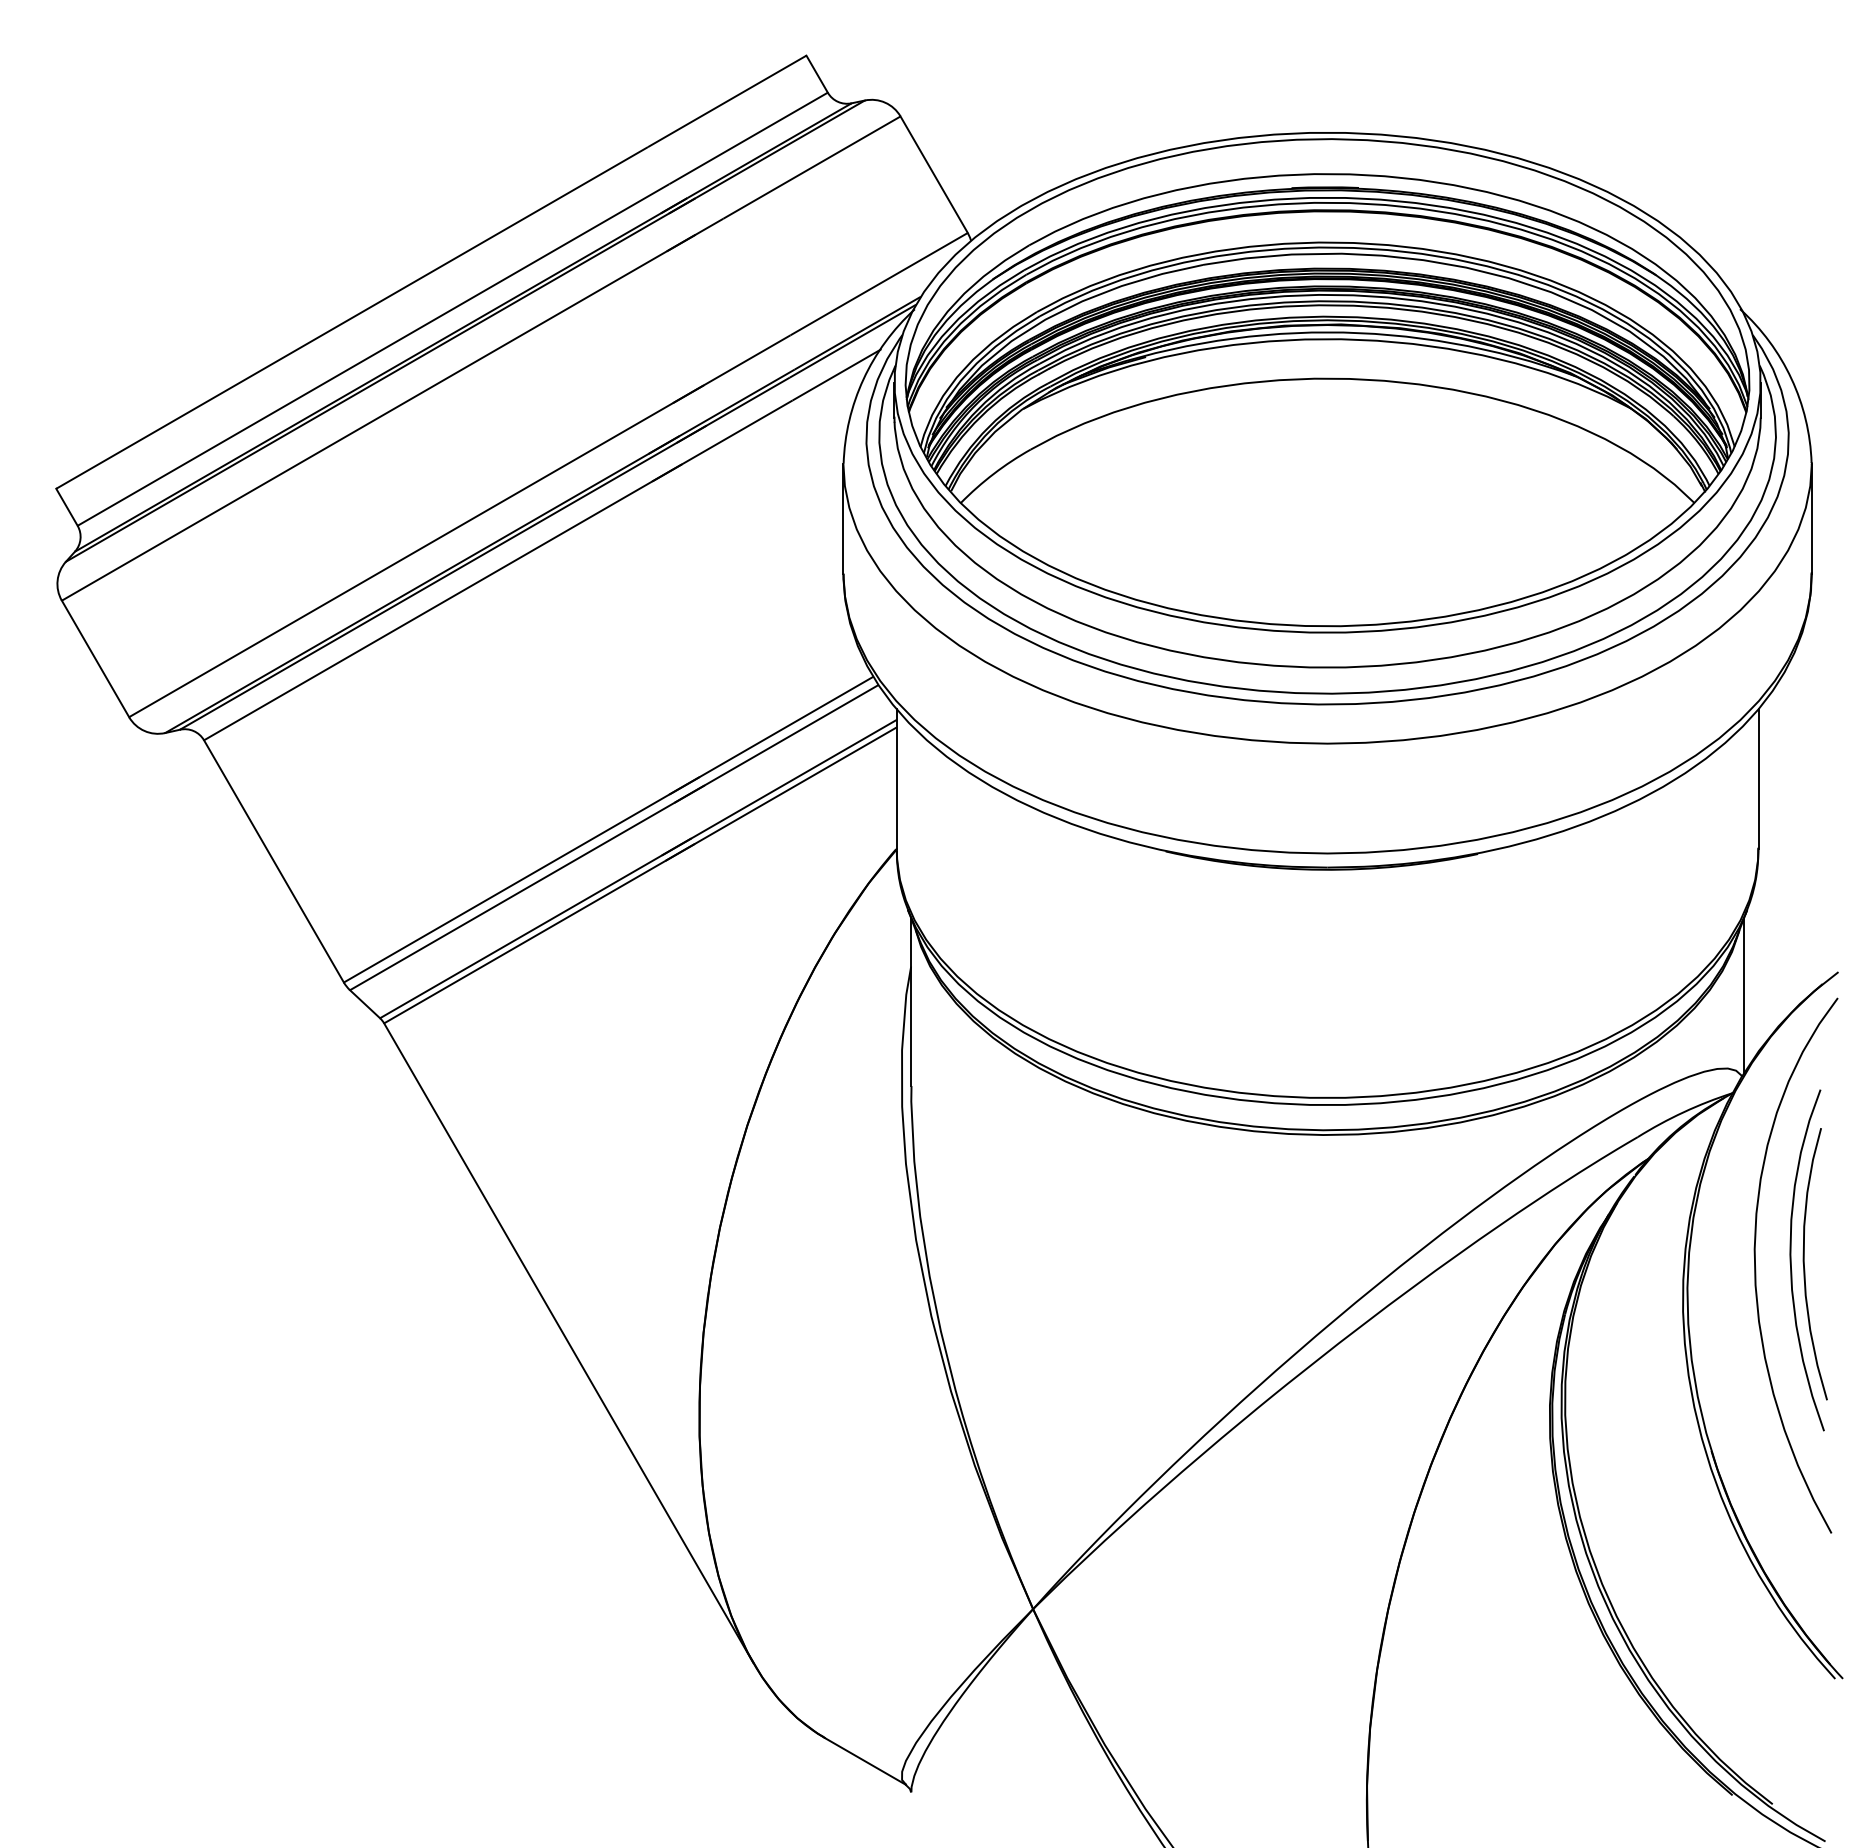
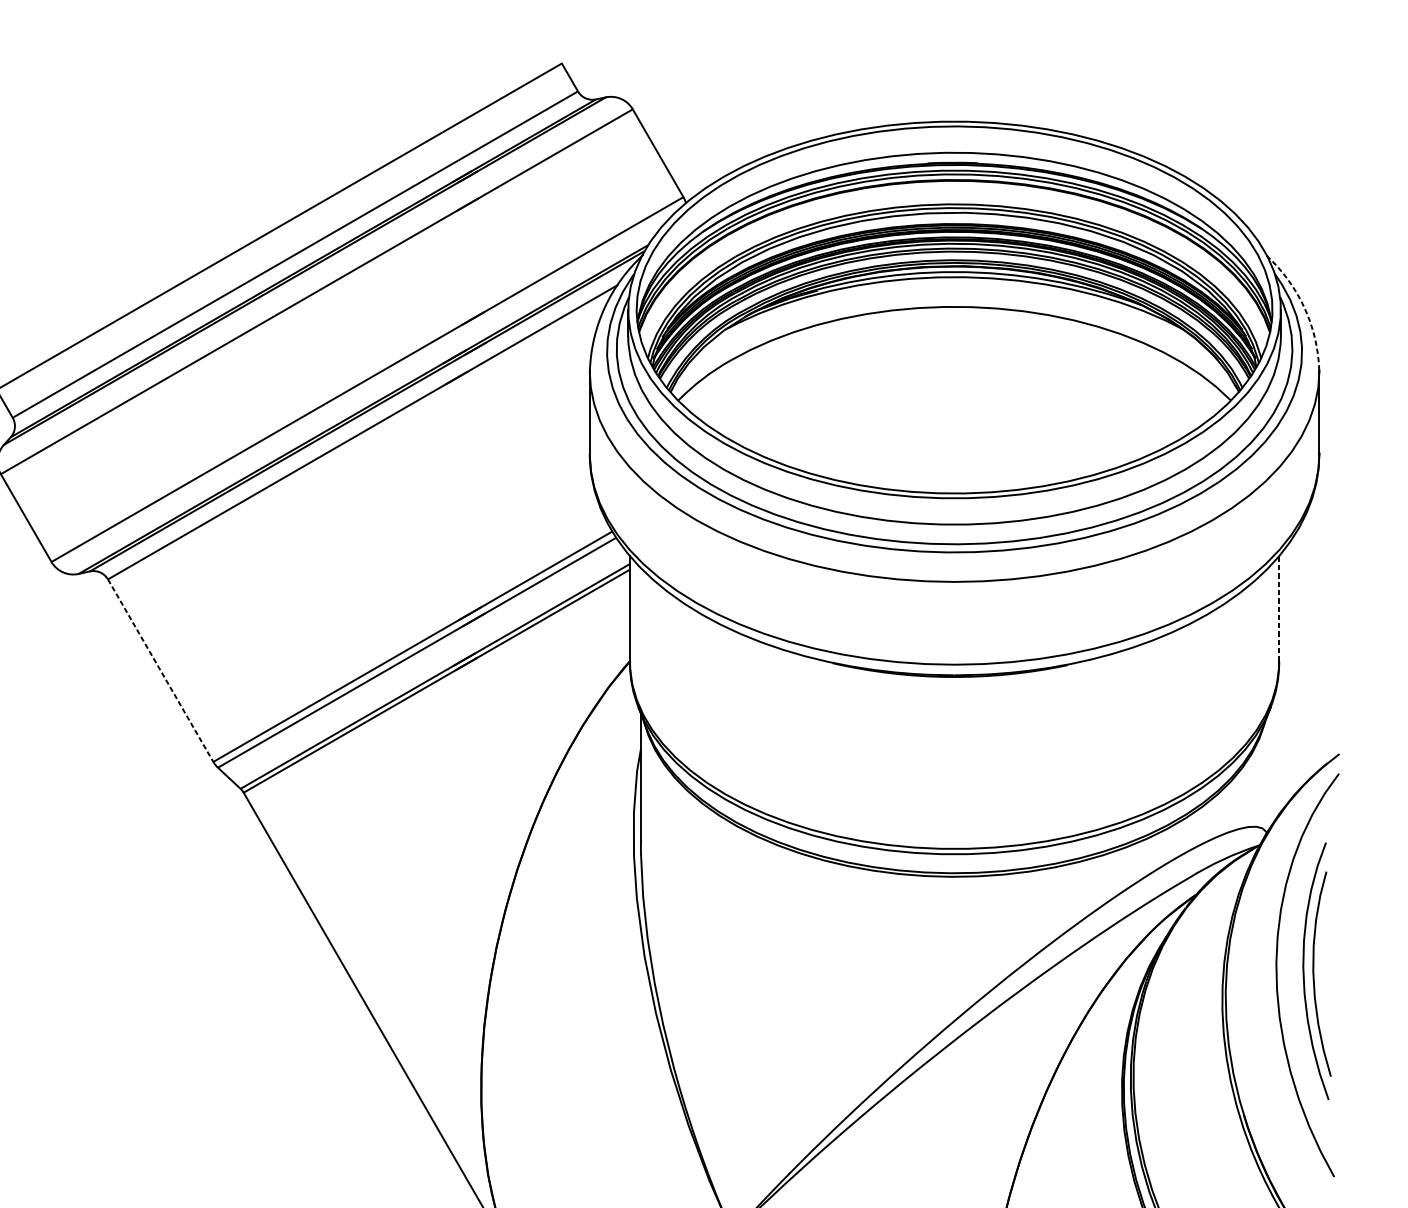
arc: (1791, 378) -> (1304, 306), solid -> dashed
line: (1758, 779) -> (1279, 608), solid -> dashed
line: (273, 861) -> (160, 670), solid -> dashed
line: (1744, 995) -> (1268, 771), removed

